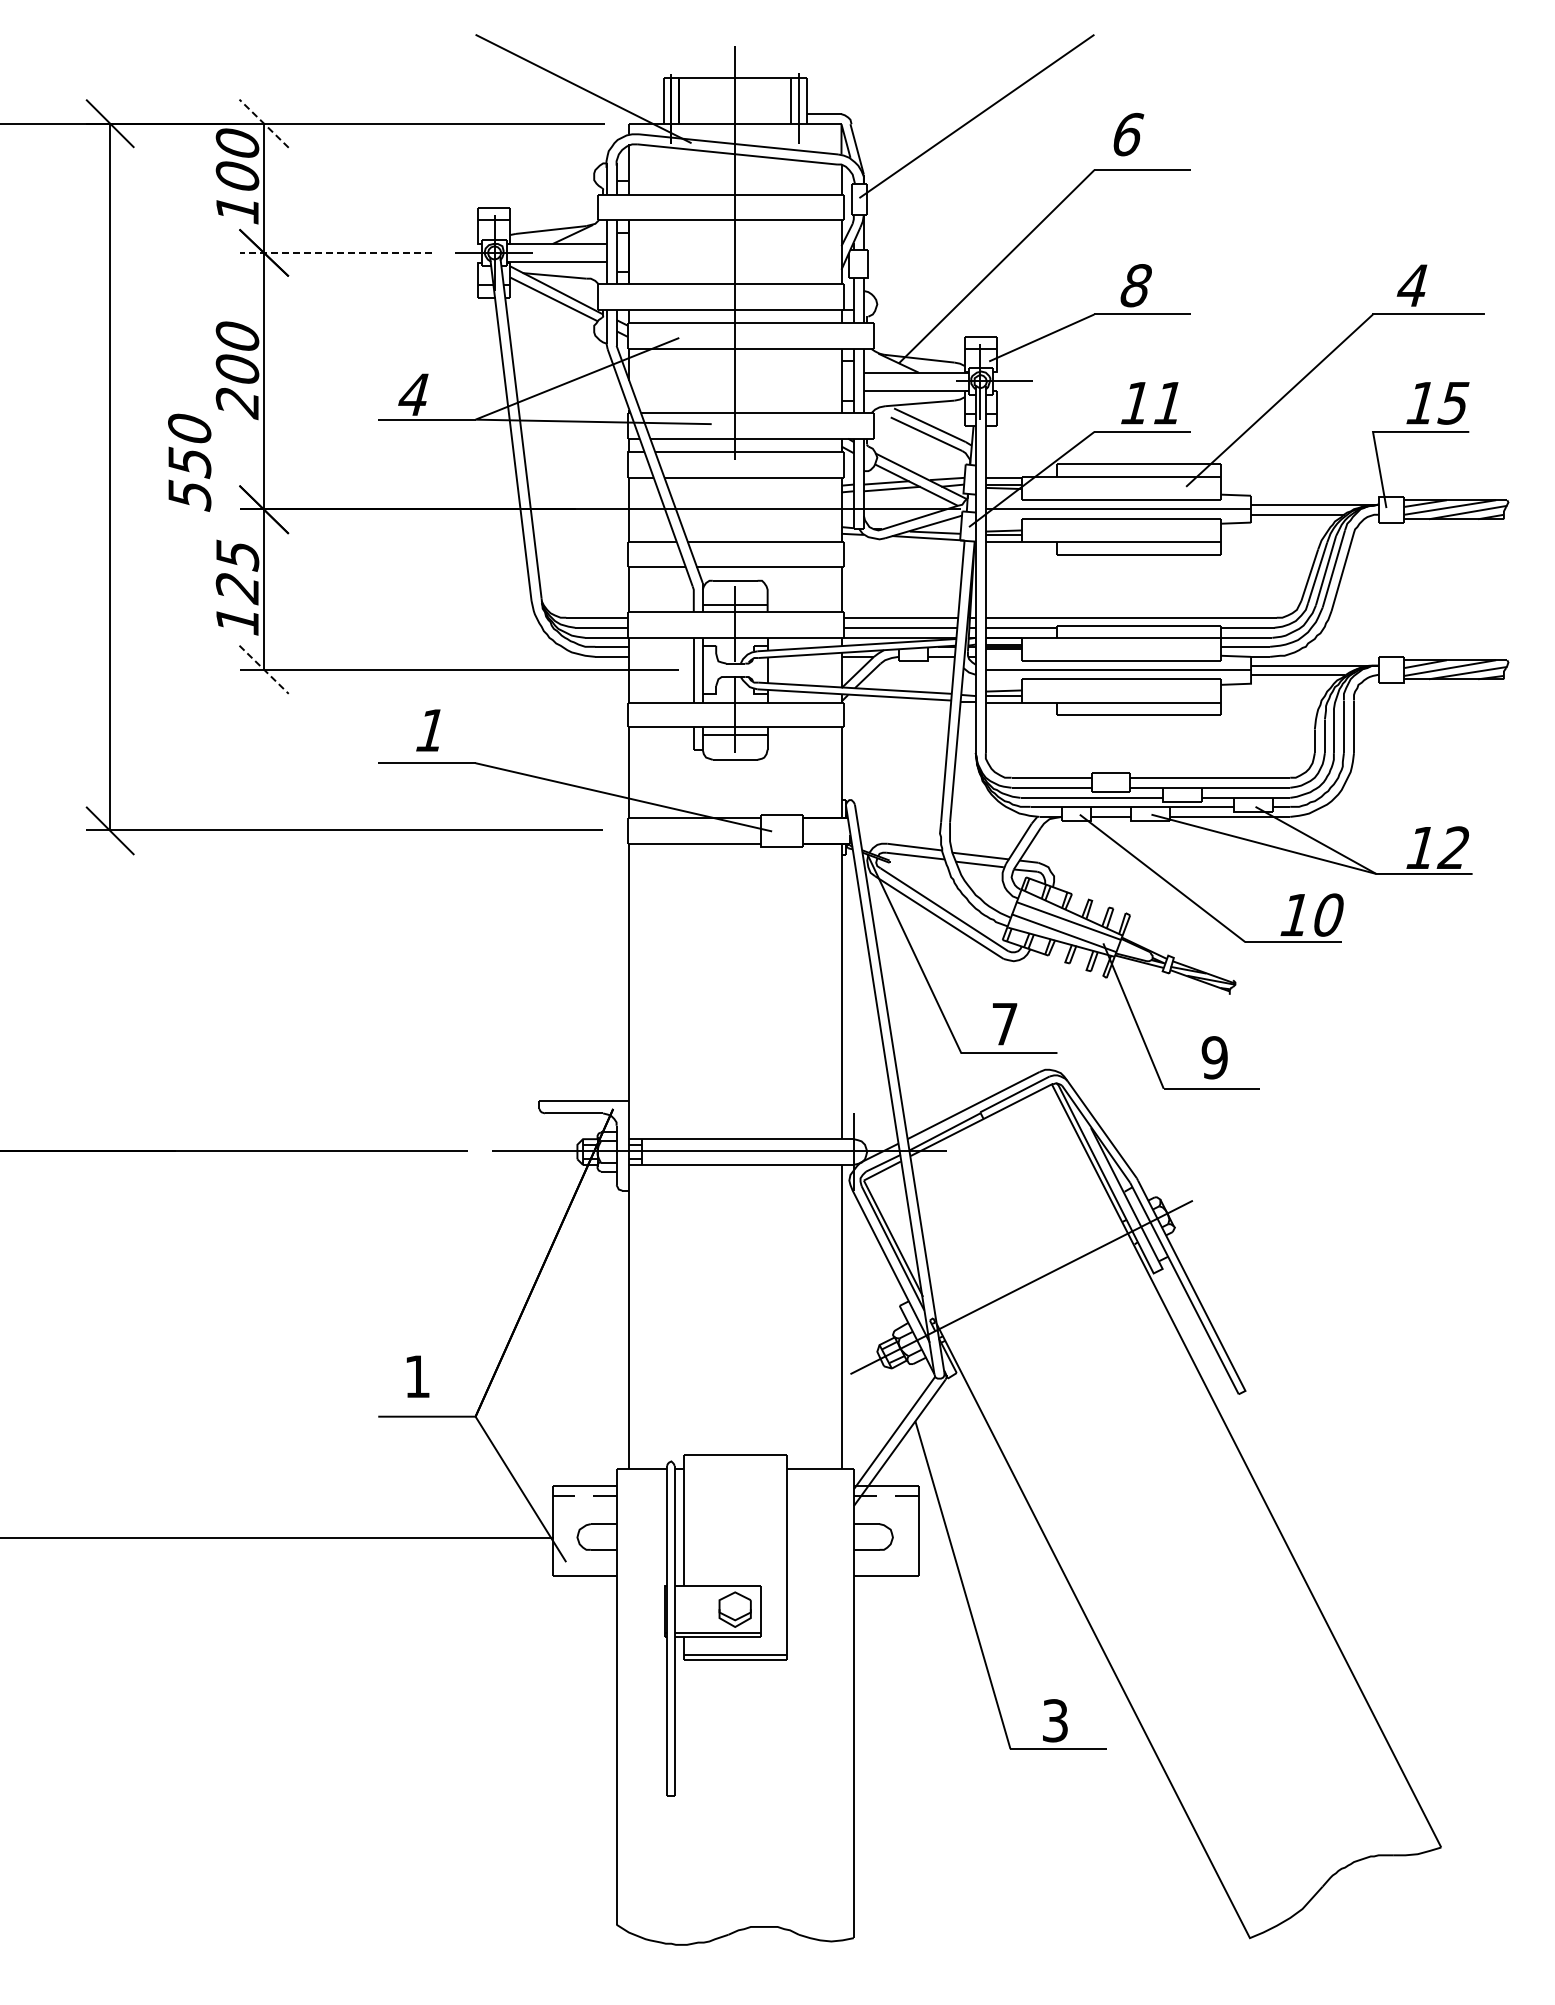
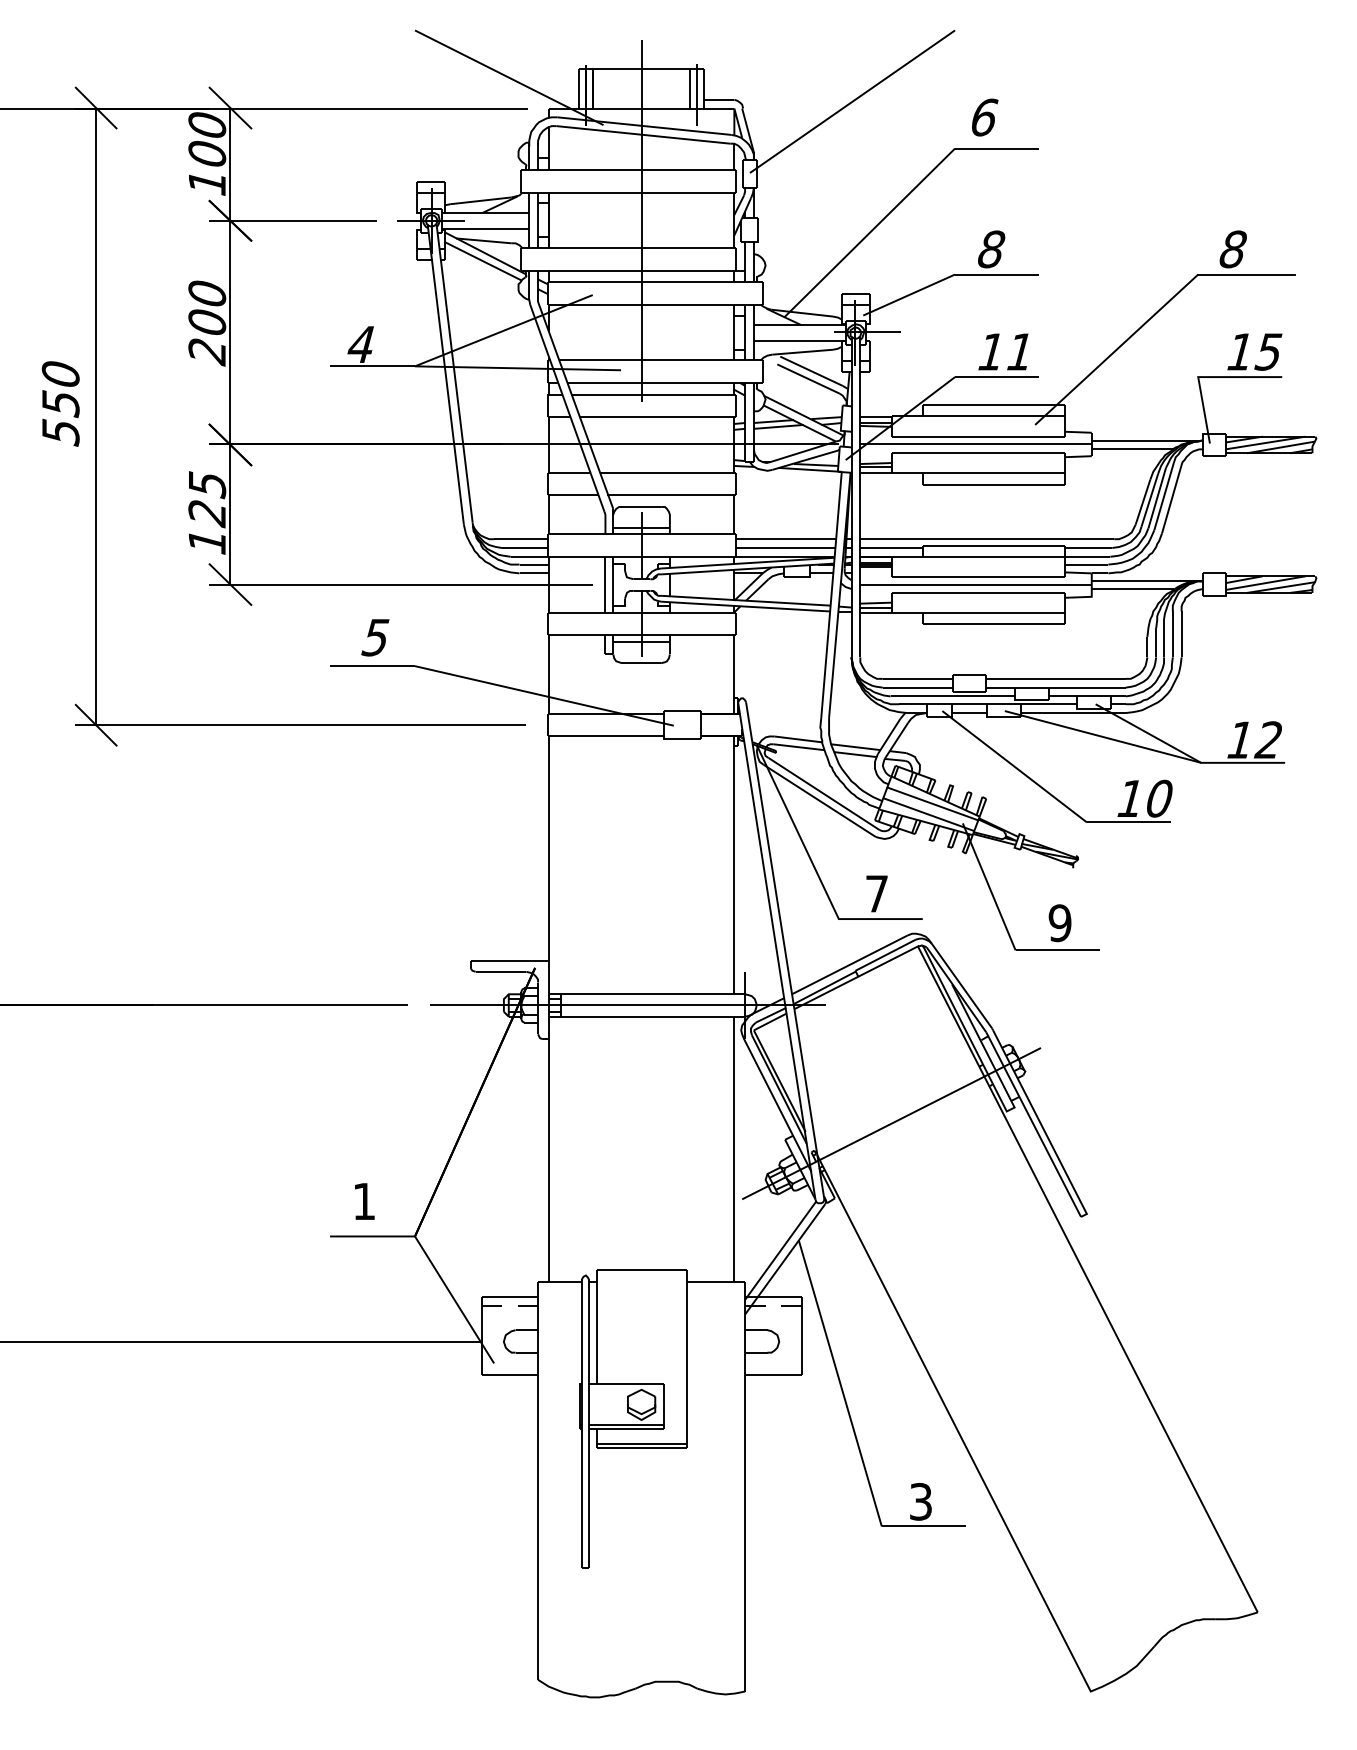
line: (263, 123) -> (229, 107), dashed -> solid
line: (335, 252) -> (292, 220), dashed -> solid
text: (1412, 285) -> (1232, 249), 4 -> 8
text: (189, 462) -> (60, 403), moved
line: (264, 670) -> (230, 585), dashed -> solid
text: (430, 730) -> (375, 637), 1 -> 5

